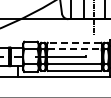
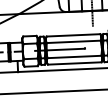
line: (74, 42) -> (73, 35), dashed -> solid
line: (74, 49) -> (73, 42), dashed -> solid

